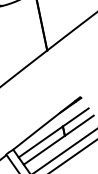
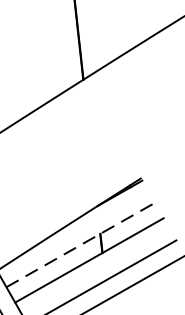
line: (53, 132) -> (80, 244), solid -> dashed

